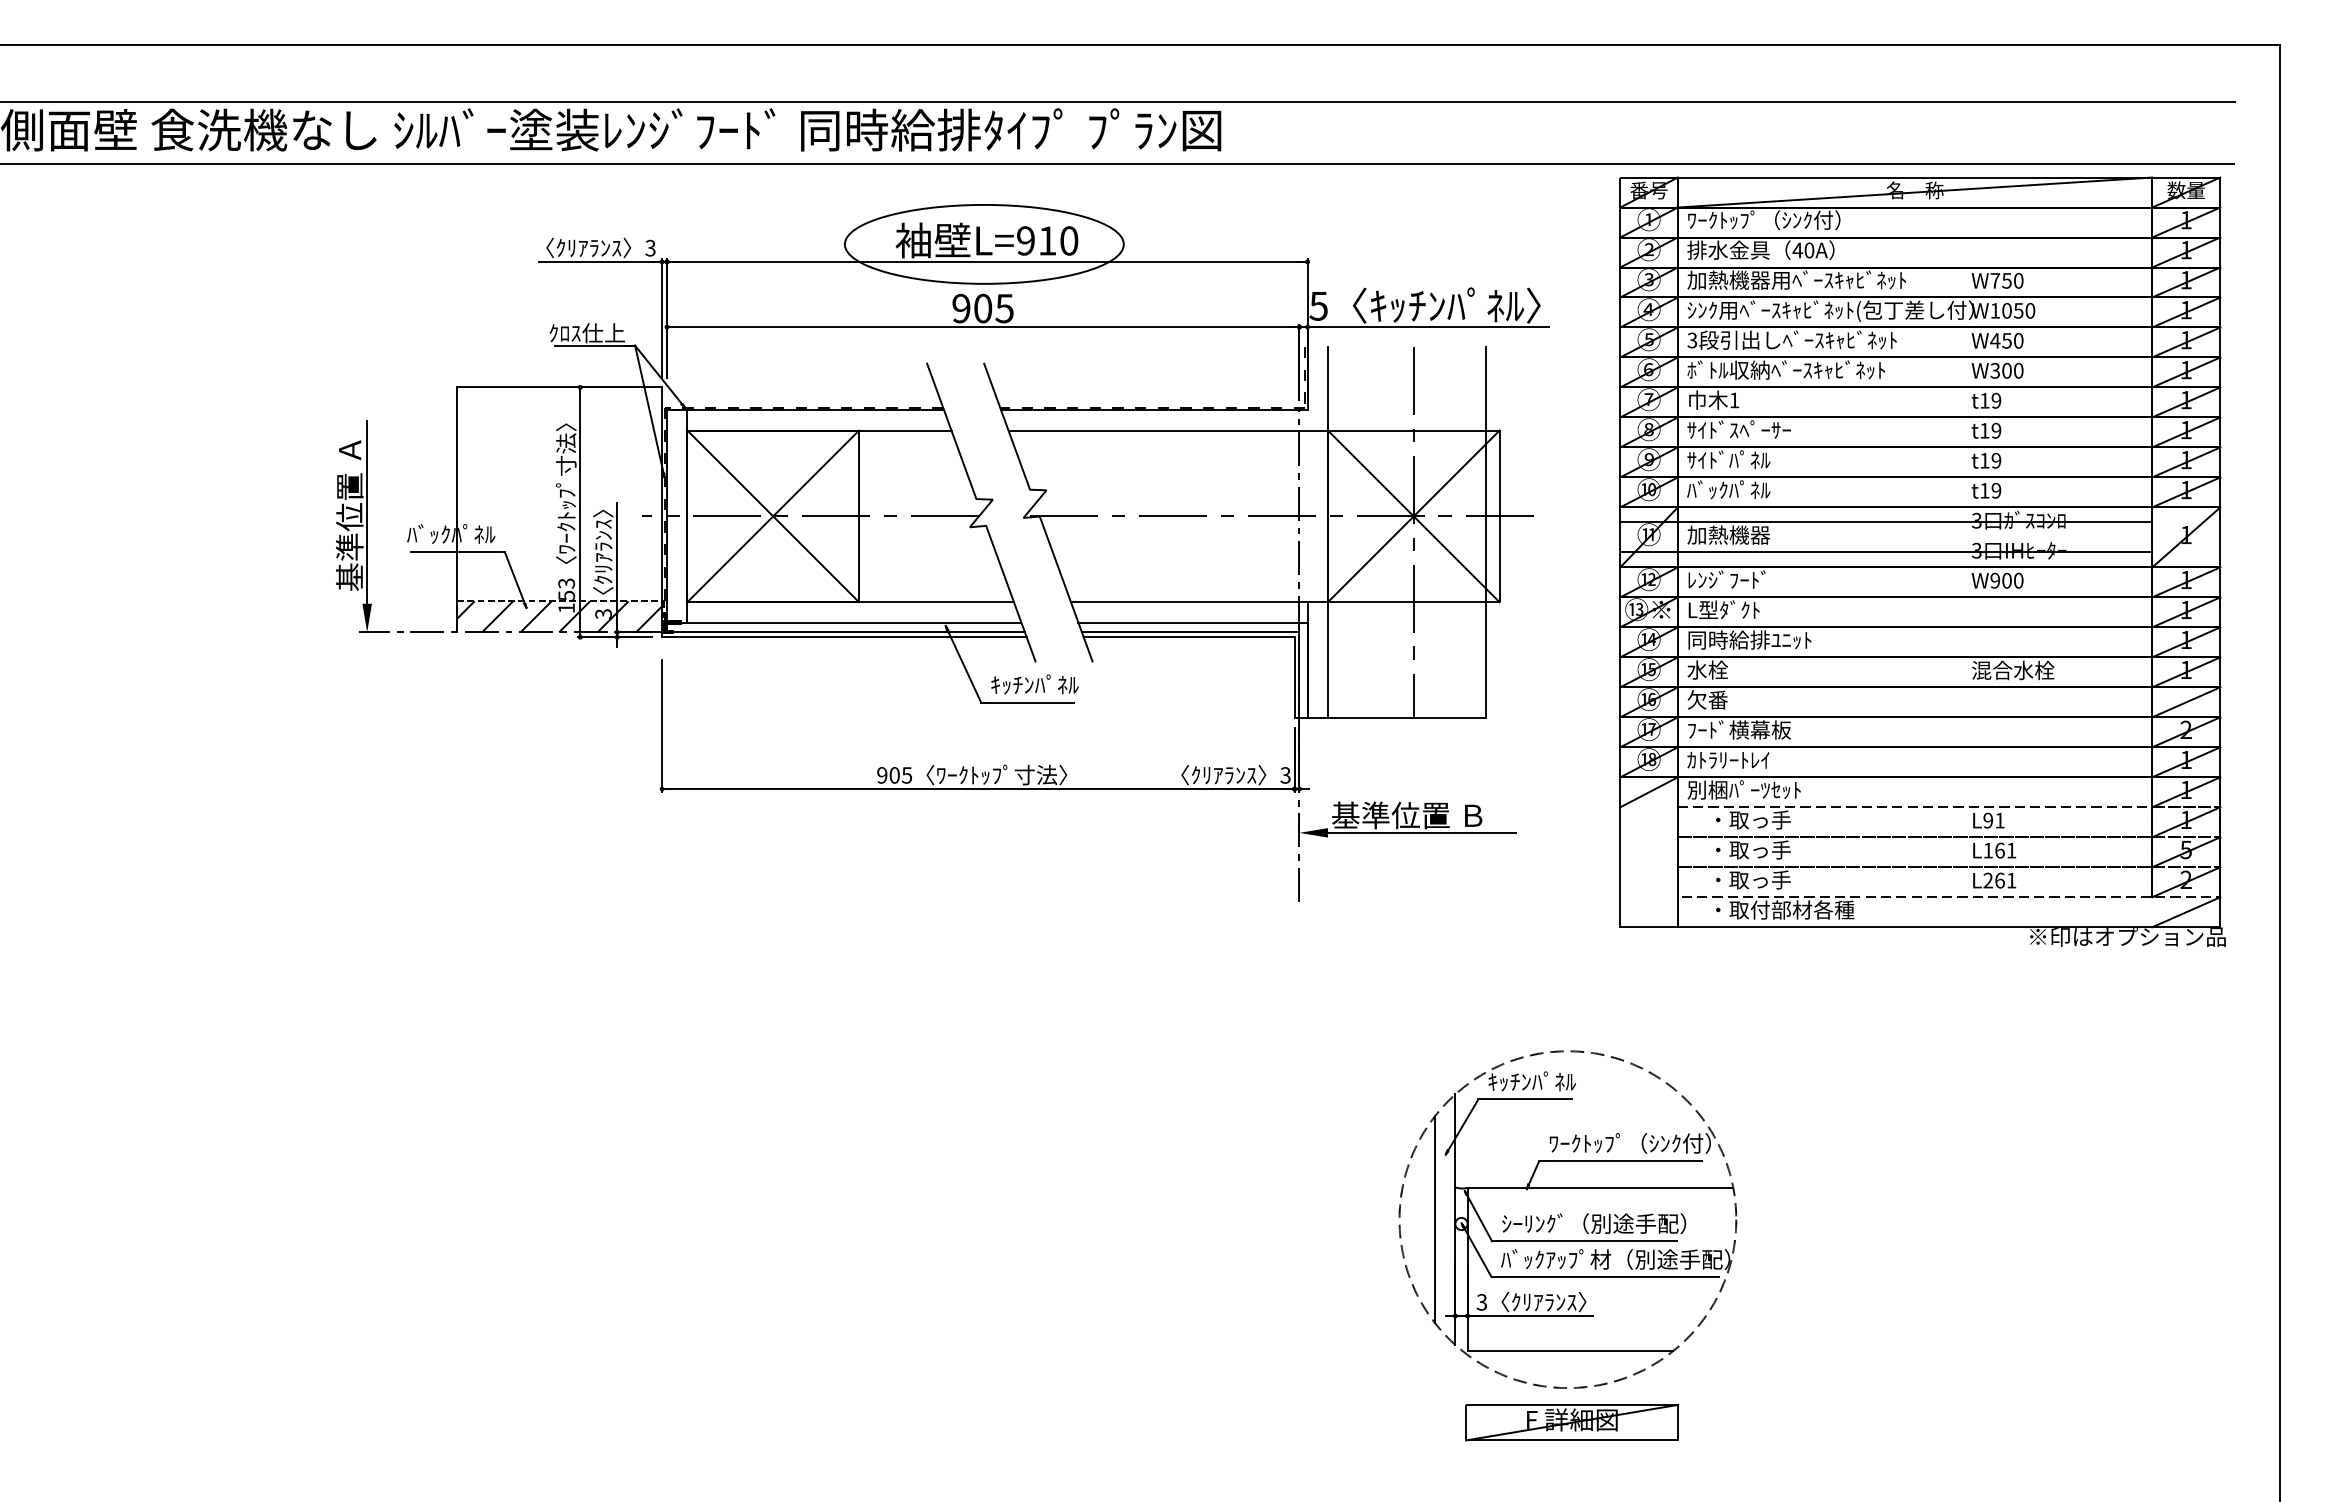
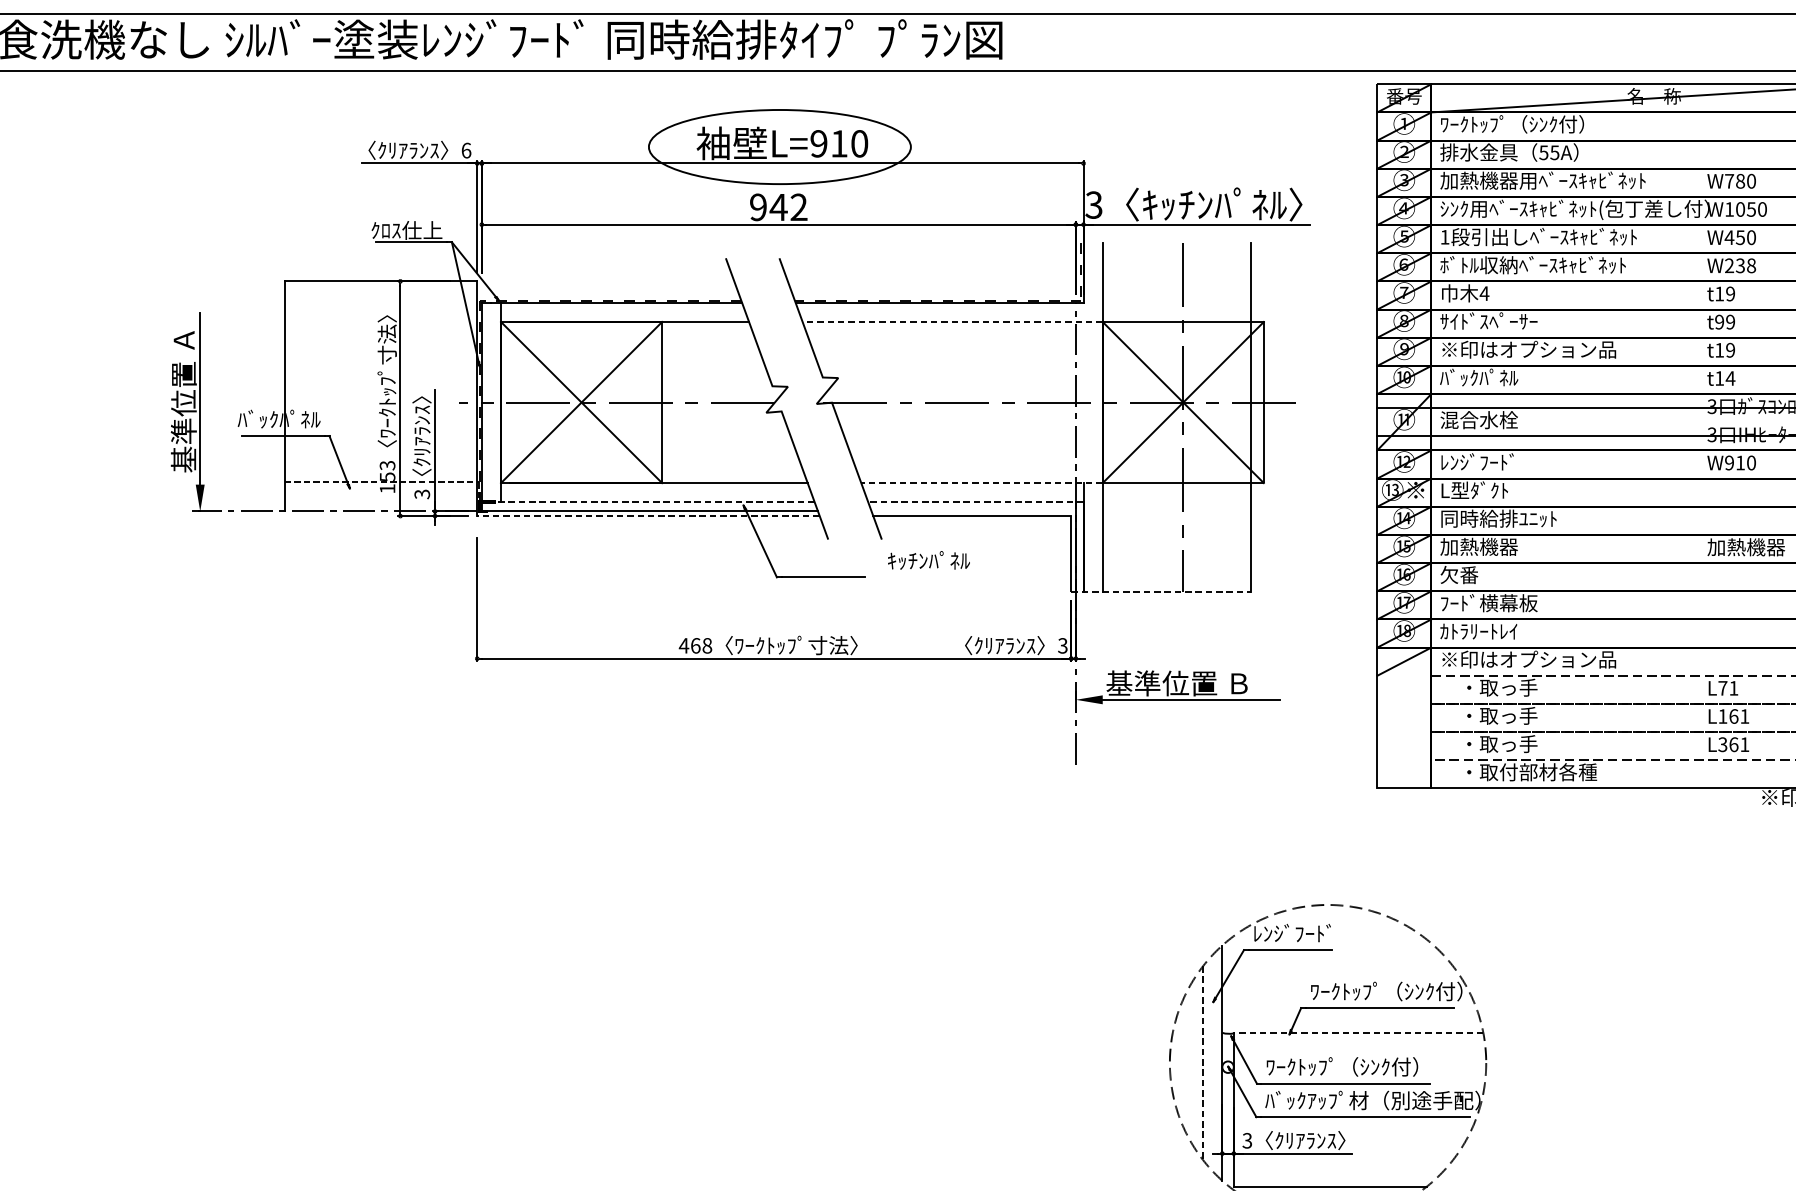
text: (650, 247) -> (466, 149), 3 -> 6
text: (1803, 250) -> (1549, 152), 40A -> 55A
text: (2006, 280) -> (1740, 180), W750 -> W780
text: (1318, 305) -> (1093, 204), 5 -> 3
text: (993, 308) -> (788, 207), 905 -> 942
text: (1692, 340) -> (1445, 237), 3 -> 1
text: (2006, 370) -> (1740, 265), W300 -> W238
text: (1734, 400) -> (1484, 293), 1 -> 4
line: (1168, 430) -> (952, 321), solid -> dashed
text: (1984, 430) -> (1719, 321), t19 -> t99
text: (1780, 459) -> (1527, 349), ｻｲﾄﾞﾊﾟﾈﾙ -> ※印はオプション品
text: (1996, 490) -> (1730, 378), t19 -> t14
text: (1728, 534) -> (1478, 419), 加熱機器 -> 混合水栓
text: (2006, 580) -> (1740, 462), W900 -> W910
line: (1199, 602) -> (982, 483), solid -> dashed
hatch: (559, 616) -> (380, 496), removed
line: (843, 622) -> (647, 502), solid -> dashed
line: (1193, 622) -> (976, 502), solid -> dashed
line: (1190, 632) -> (973, 511), removed
line: (843, 637) -> (647, 516), solid -> dashed
text: (1728, 669) -> (1478, 546), 水栓 -> 加熱機器
text: (2013, 670) -> (1746, 547), 混合水栓 -> 加熱機器
text: (1034, 684) -> (928, 560), moved
line: (1390, 718) -> (1161, 592), solid -> dashed
text: (894, 775) -> (695, 645), 905 -> 468
text: (1780, 789) -> (1527, 659), 別梱ﾊﾟｰﾂｾｯﾄ -> ※印はオプション品
text: (1988, 820) -> (1723, 688), L91 -> L71
text: (1988, 880) -> (1723, 744), L261 -> L361
text: (1531, 1081) -> (1293, 933), ｷｯﾁﾝﾊﾟﾈﾙ -> ﾚﾝｼﾞﾌｰﾄﾞ
line: (1600, 1187) -> (1358, 1032), solid -> dashed
line: (1434, 1220) -> (1202, 1063), solid -> dashed
text: (1594, 1223) -> (1353, 1066), ｼｰﾘﾝｸﾞ（別途手配） -> ﾜｰｸﾄｯﾌﾟ（ｼﾝｸ付）

